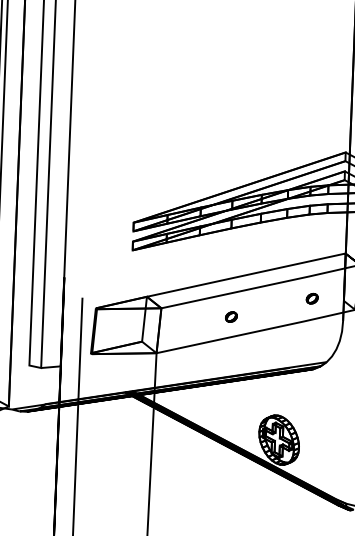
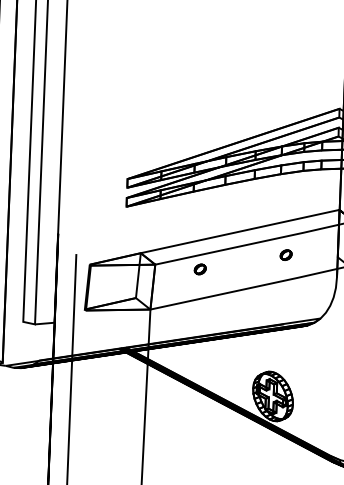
part: (311, 298) -> (285, 254), moved
part: (231, 316) -> (200, 268), moved

